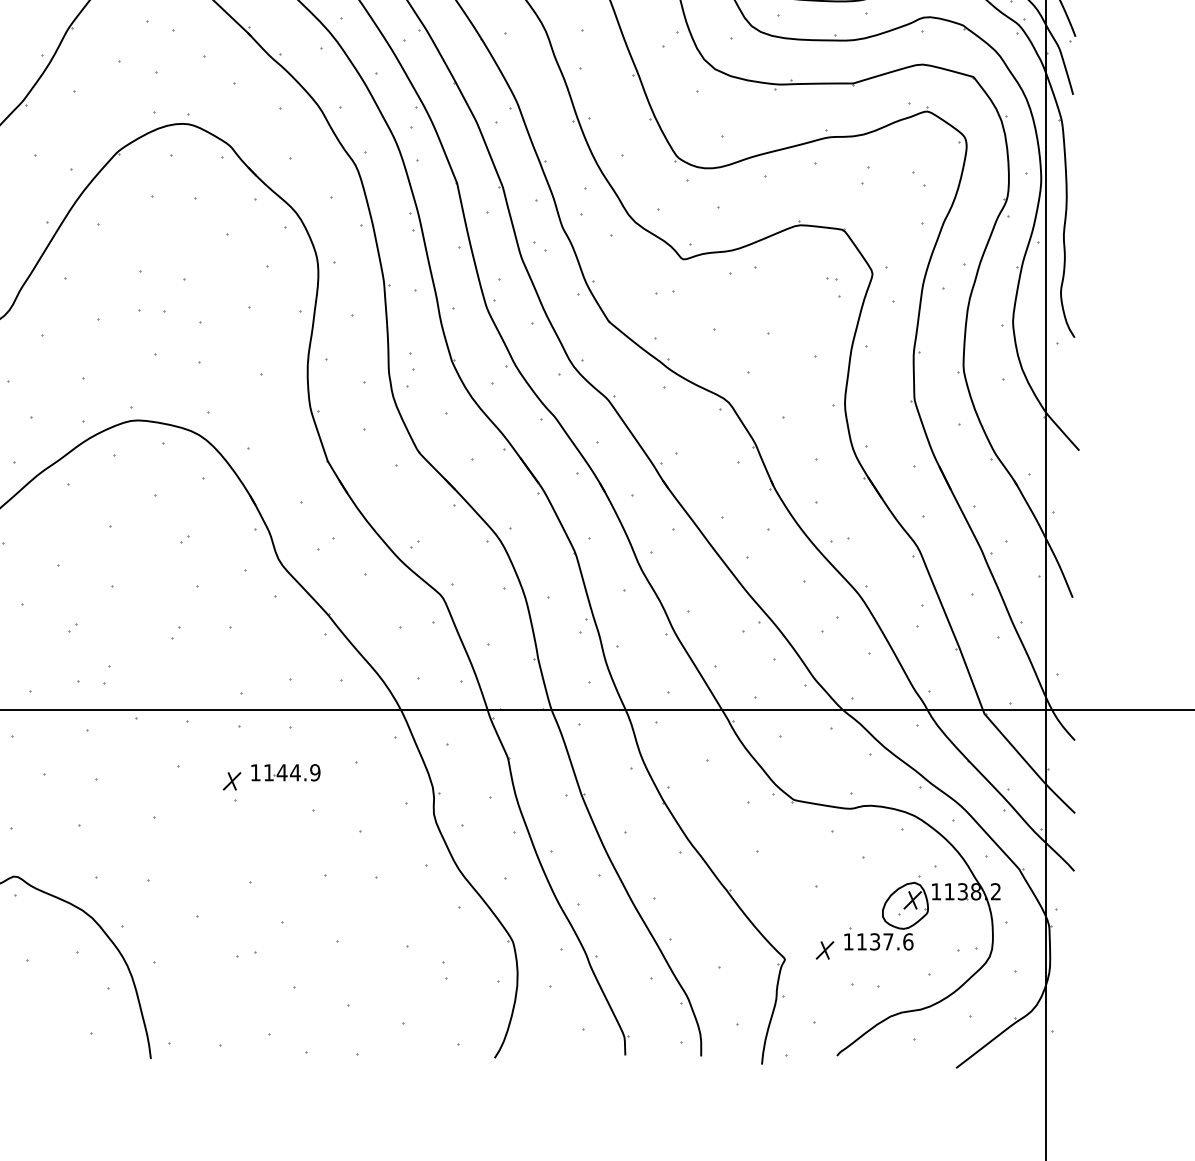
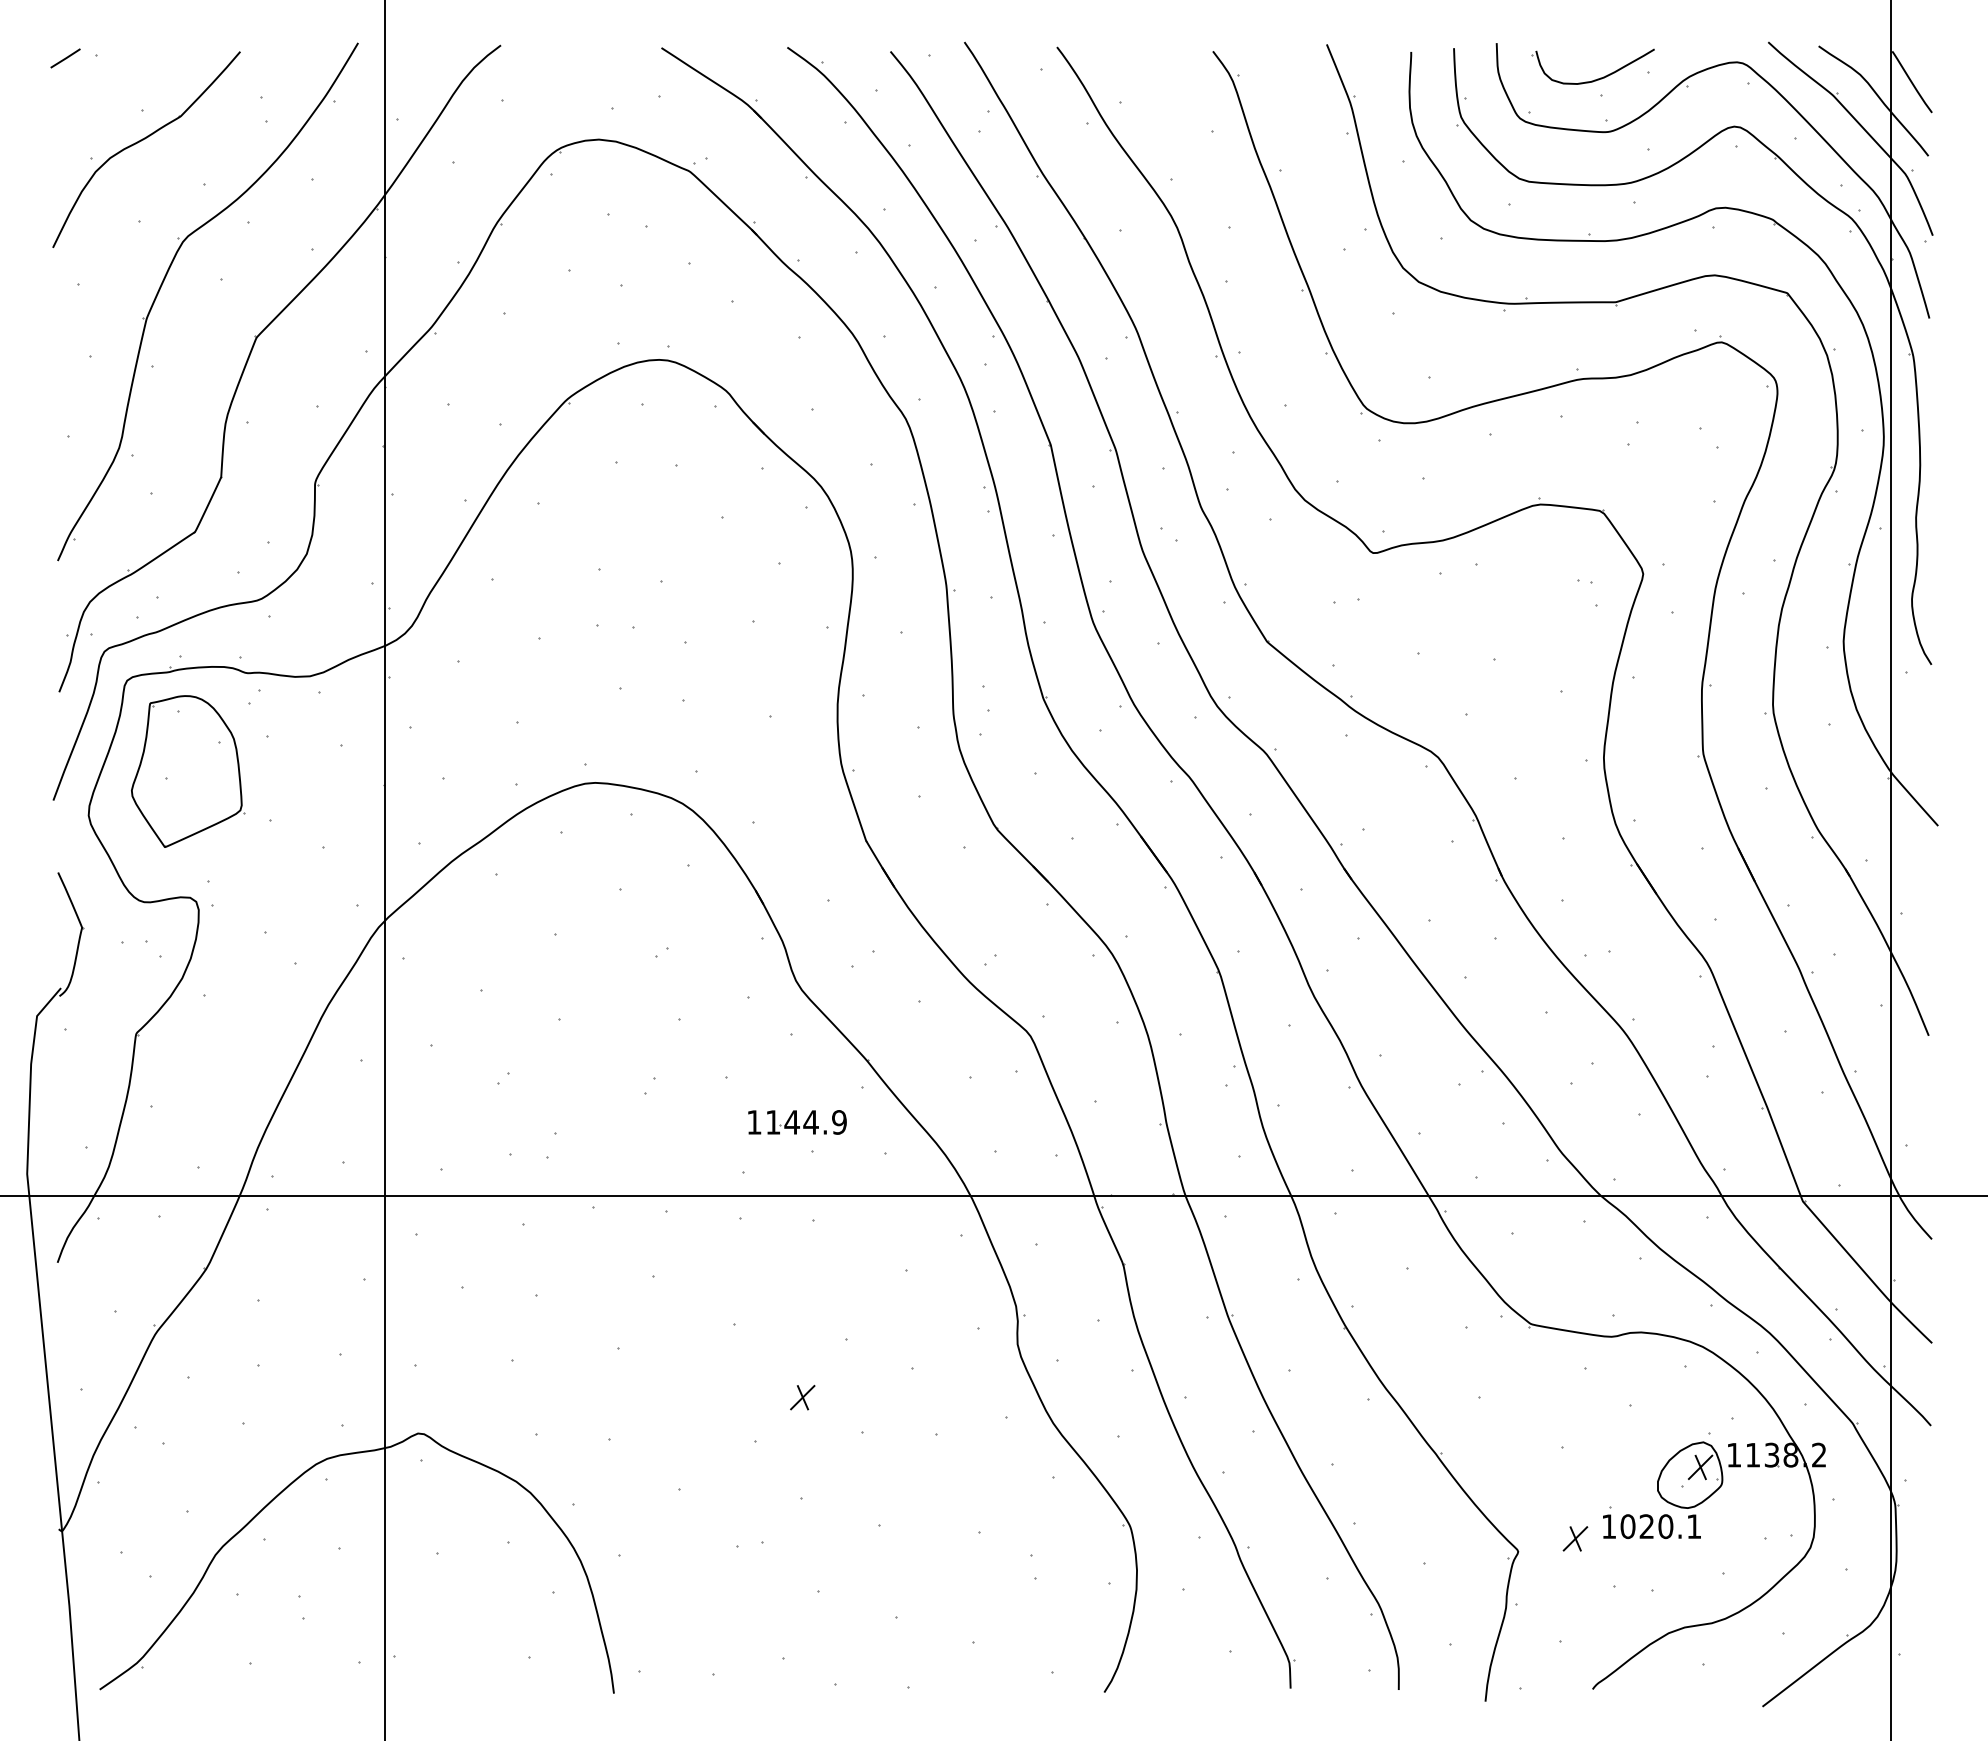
part: (285, 772) -> (797, 1122), moved
part: (231, 781) -> (802, 1397), moved
text: (884, 941) -> (1660, 1526), 1137.6 -> 1020.1

